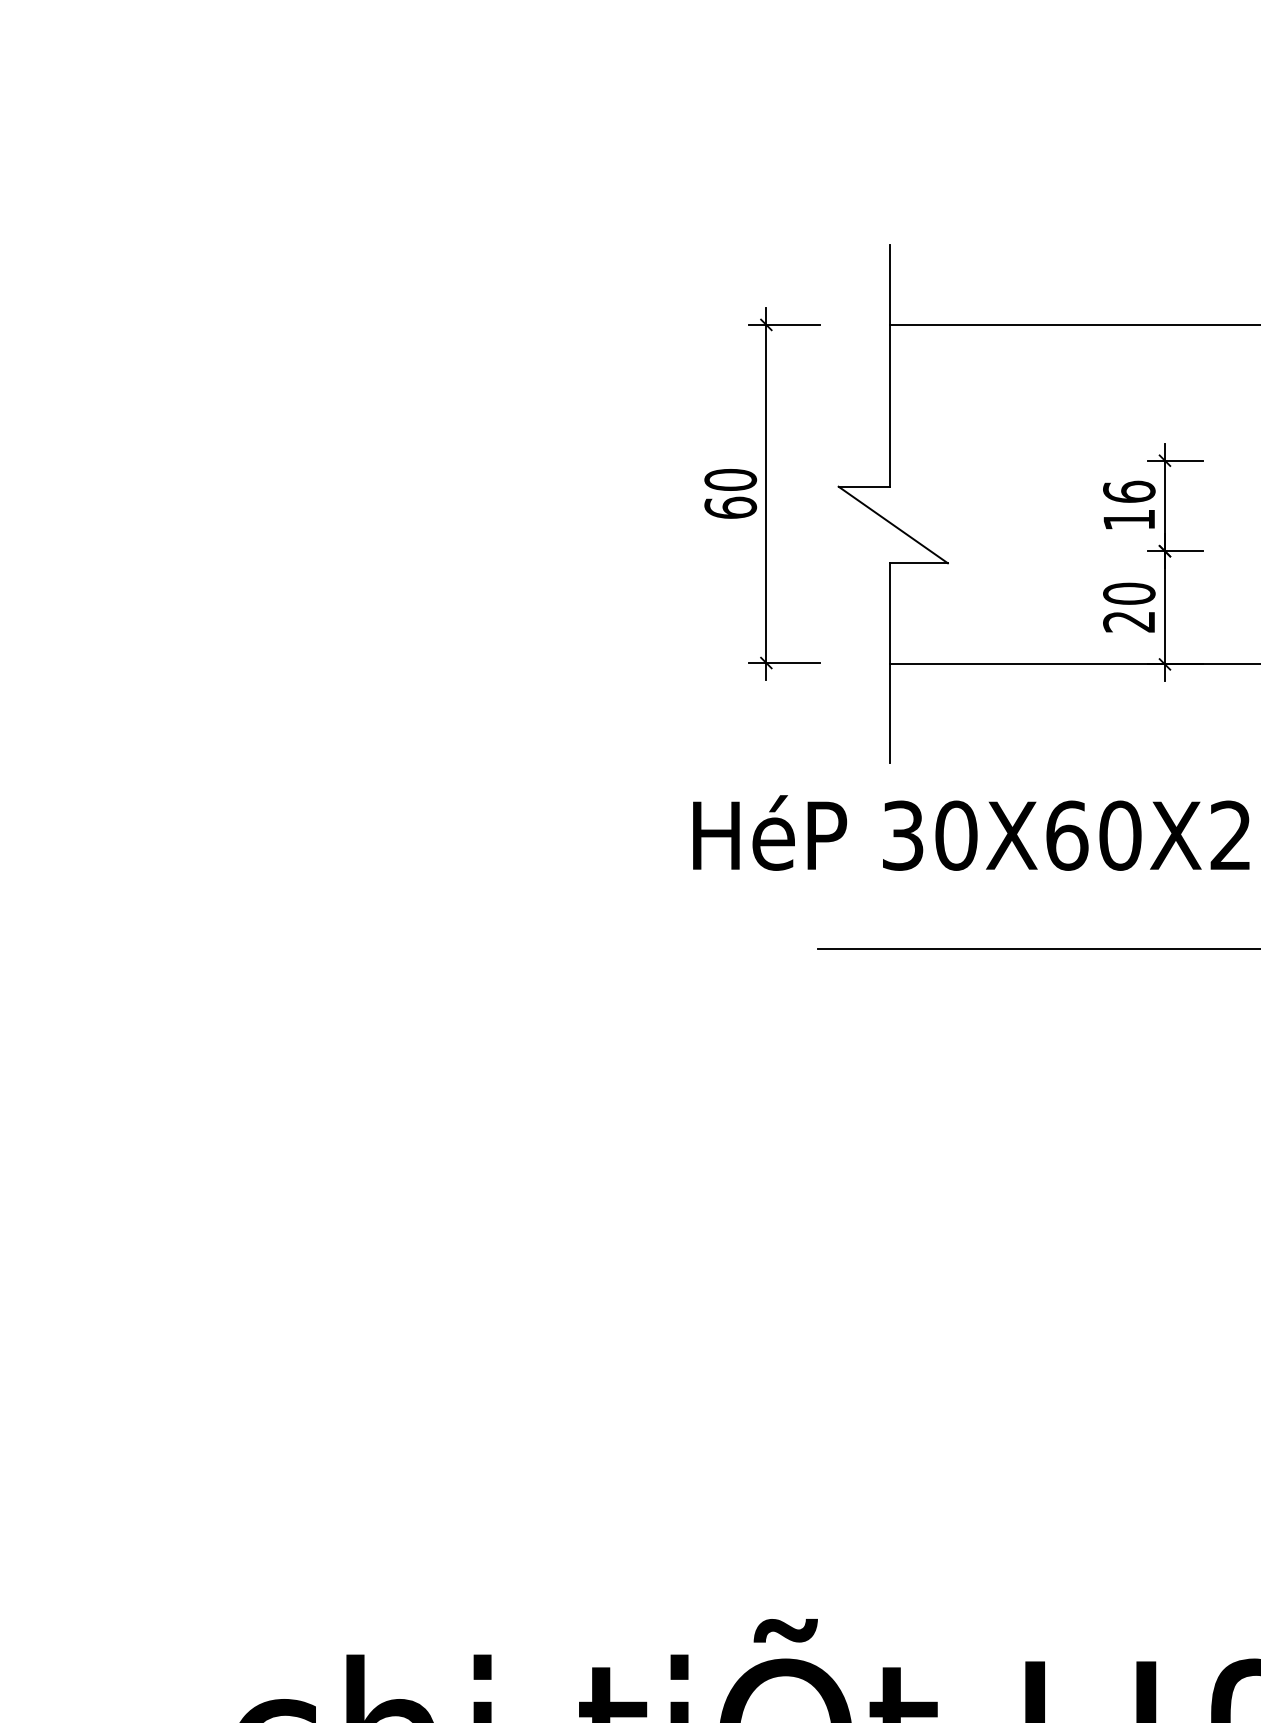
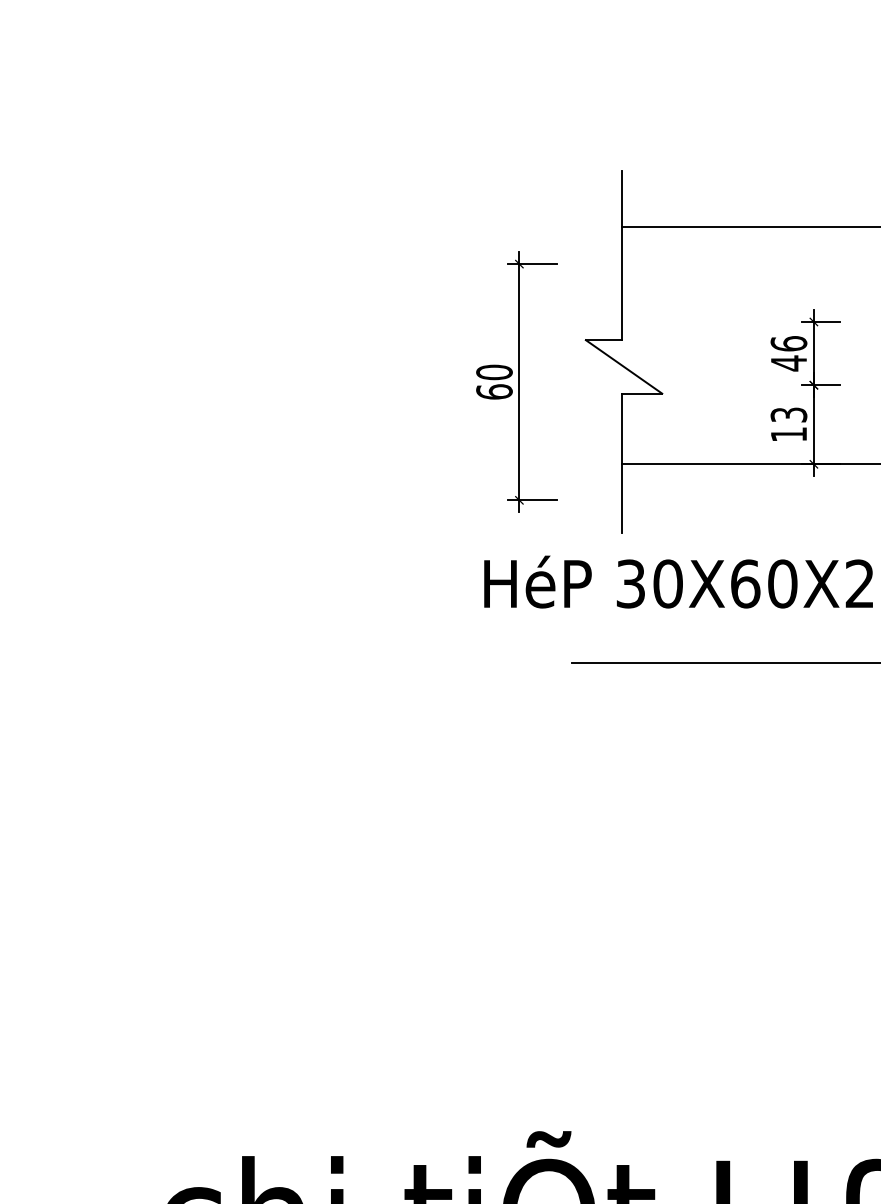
part: (762, 492) -> (516, 381), moved
text: (1128, 520) -> (788, 363), 16 -> 46
text: (1128, 607) -> (788, 424), 20 -> 13

